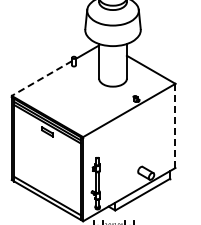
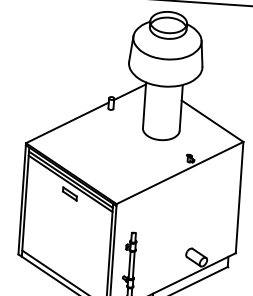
line: (41, 78) -> (66, 122), dashed -> solid
line: (175, 126) -> (239, 198), dashed -> solid

